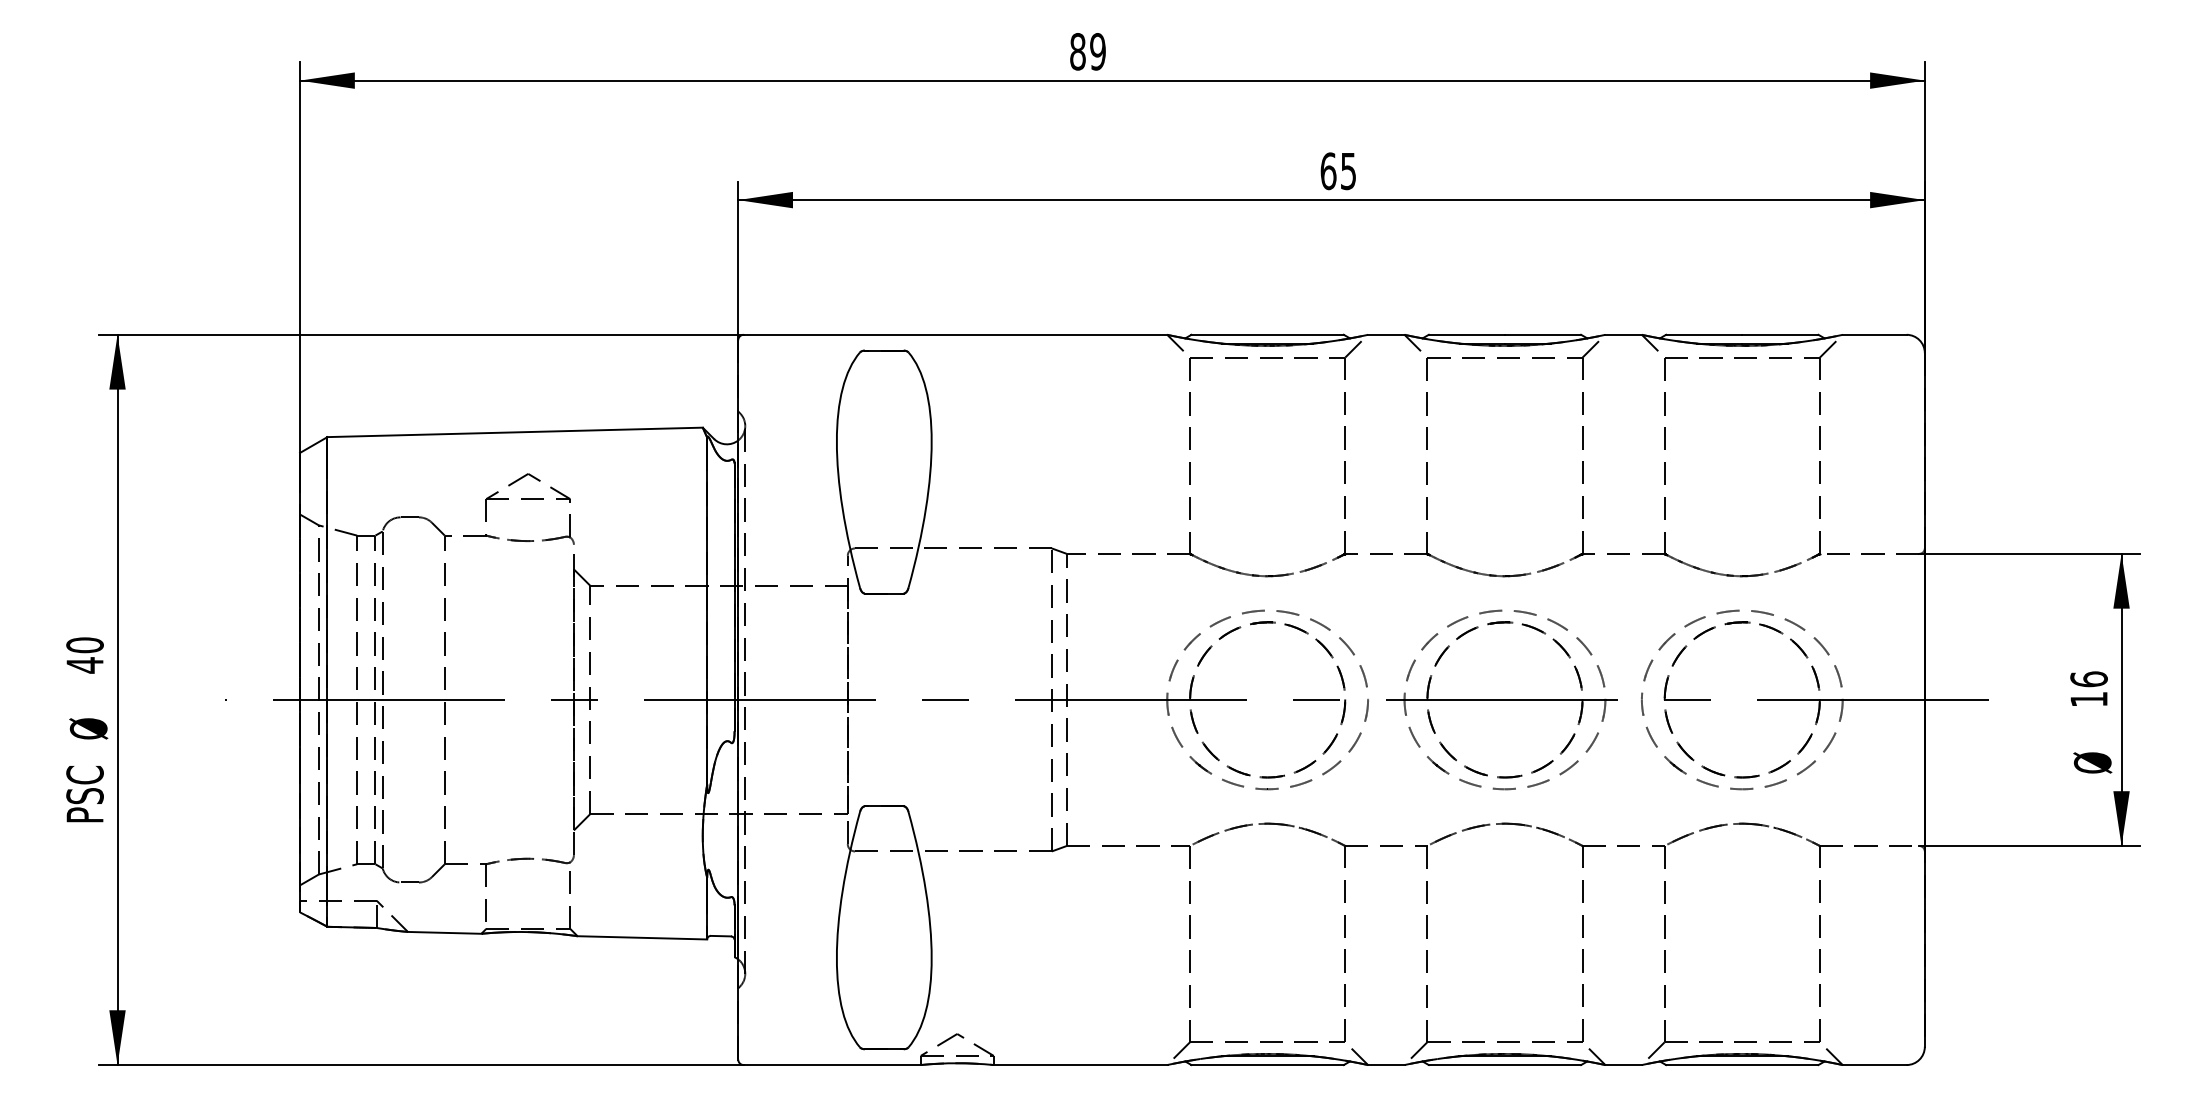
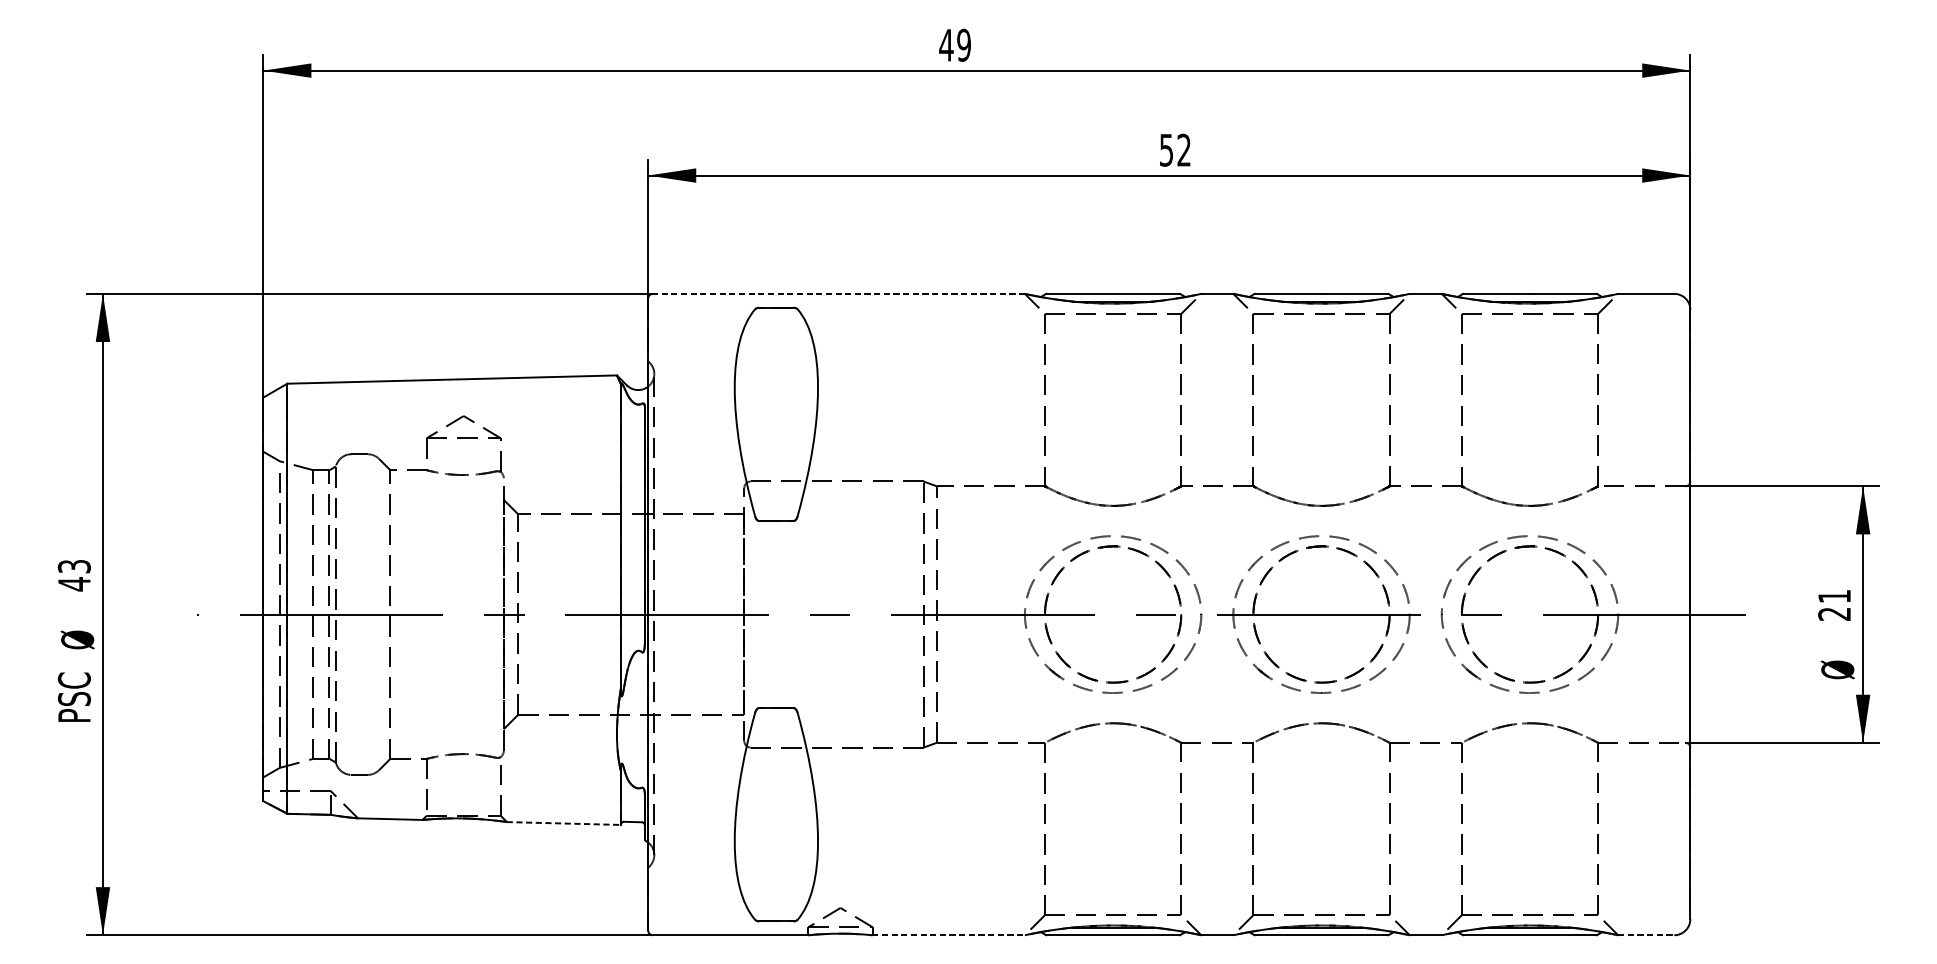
text: (1077, 51) -> (946, 45), 89 -> 49
text: (1337, 171) -> (1174, 150), 65 -> 52
line: (955, 334) -> (838, 293), solid -> dashed
text: (84, 645) -> (73, 566), 40 -> 43
text: (2088, 689) -> (1834, 605), 16 -> 21
line: (642, 937) -> (564, 823), solid -> dashed
line: (1080, 1065) -> (948, 935), solid -> dashed
line: (1874, 1065) -> (1646, 935), solid -> dashed

